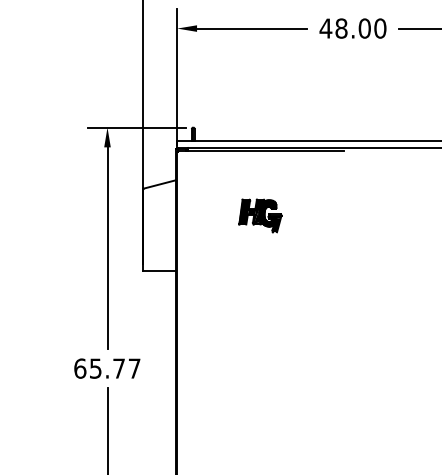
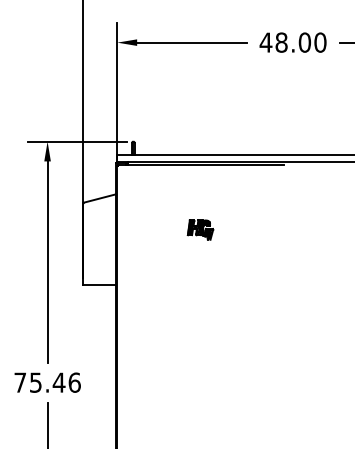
part: (260, 215) -> (200, 229), size x0.6
text: (107, 368) -> (47, 382), 65.77 -> 75.46

